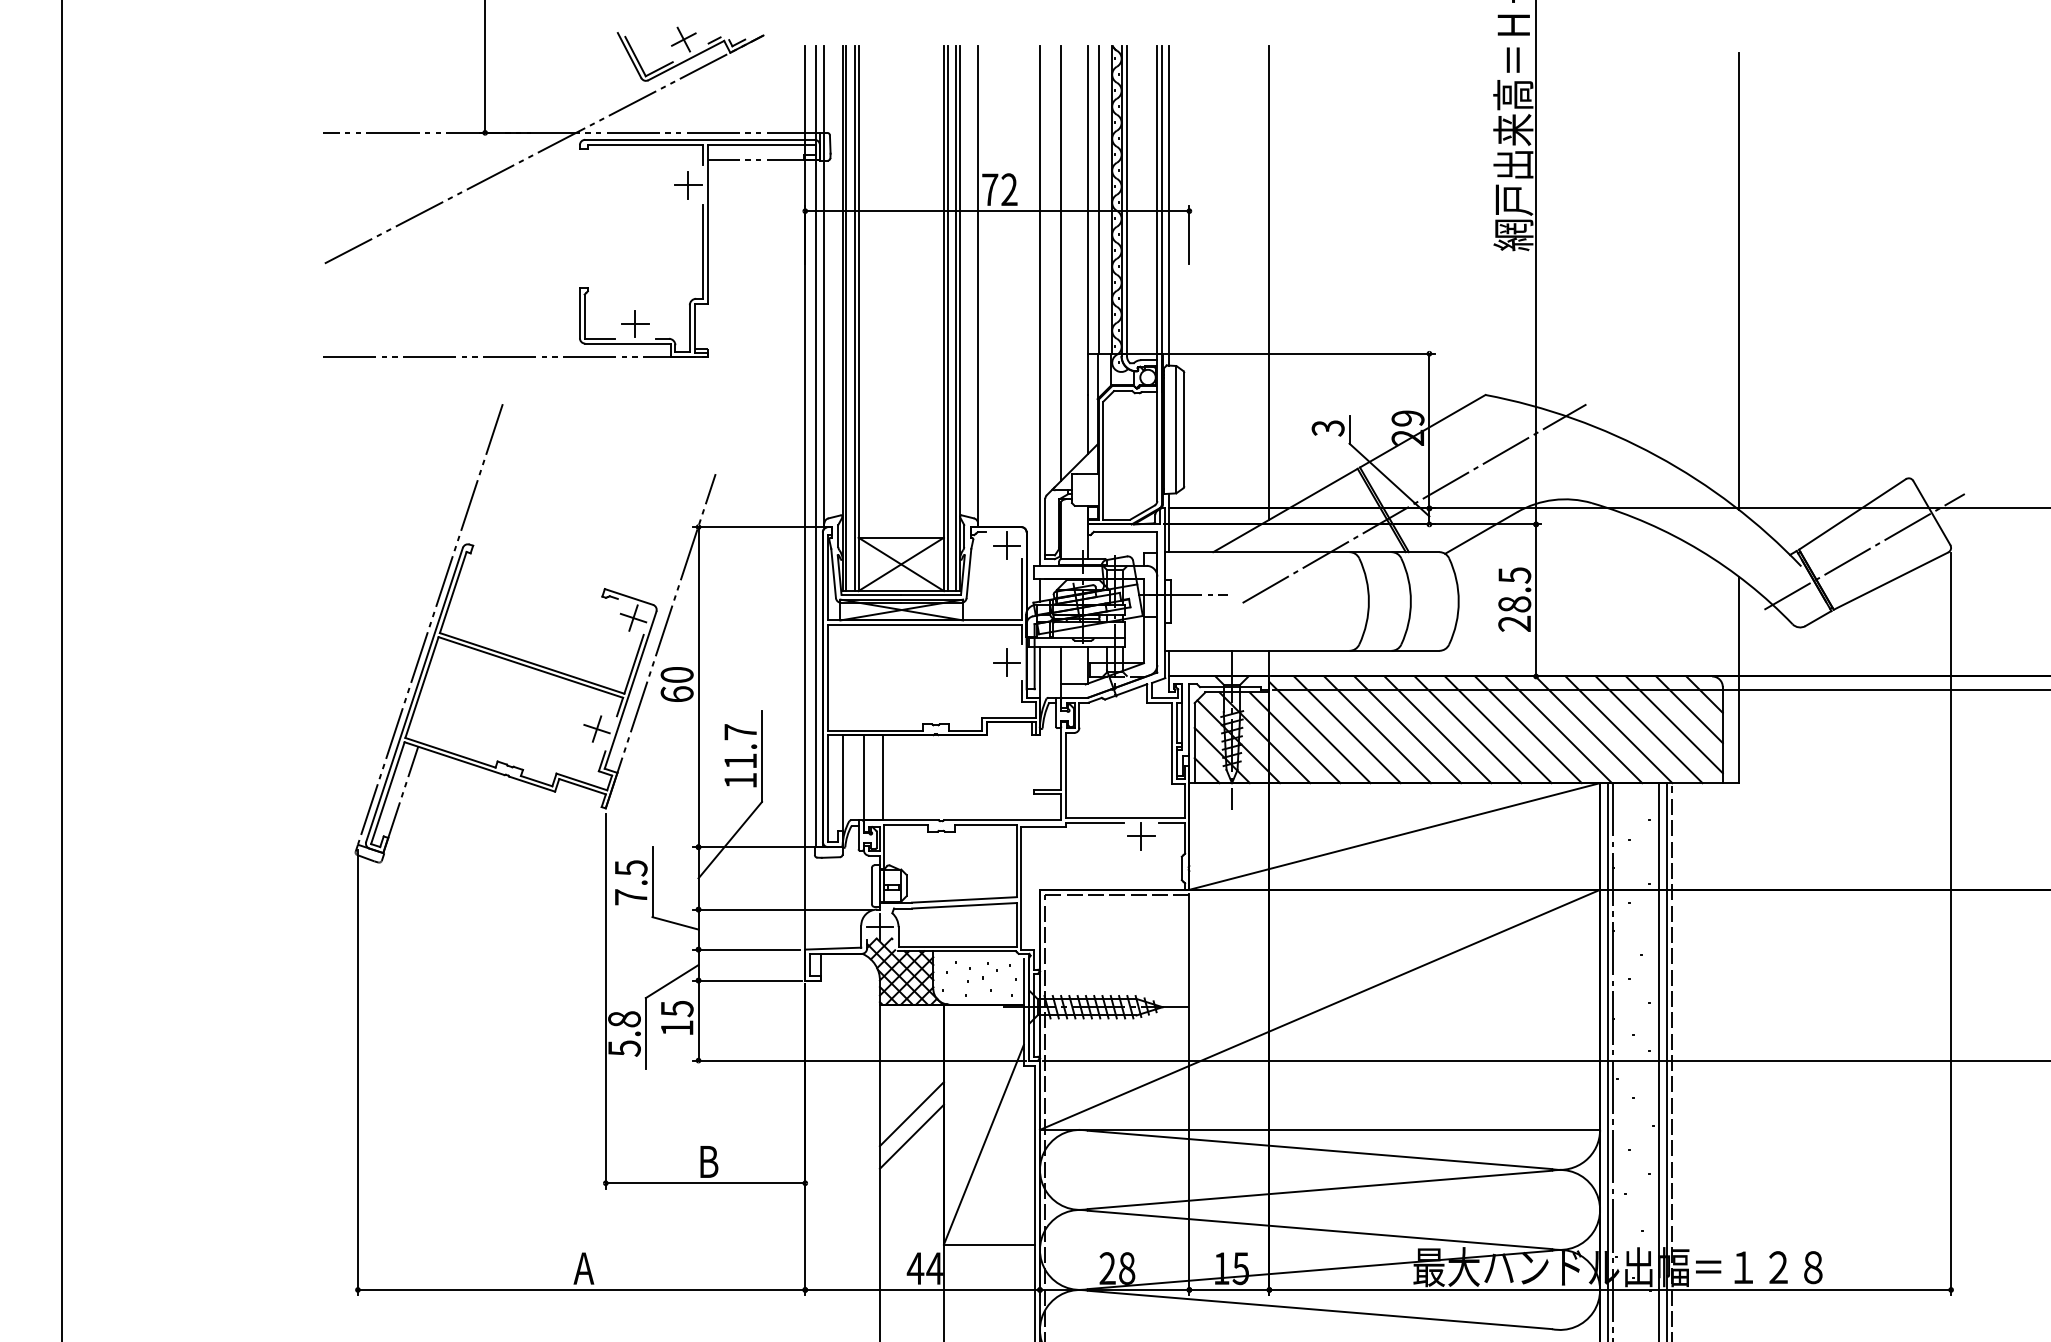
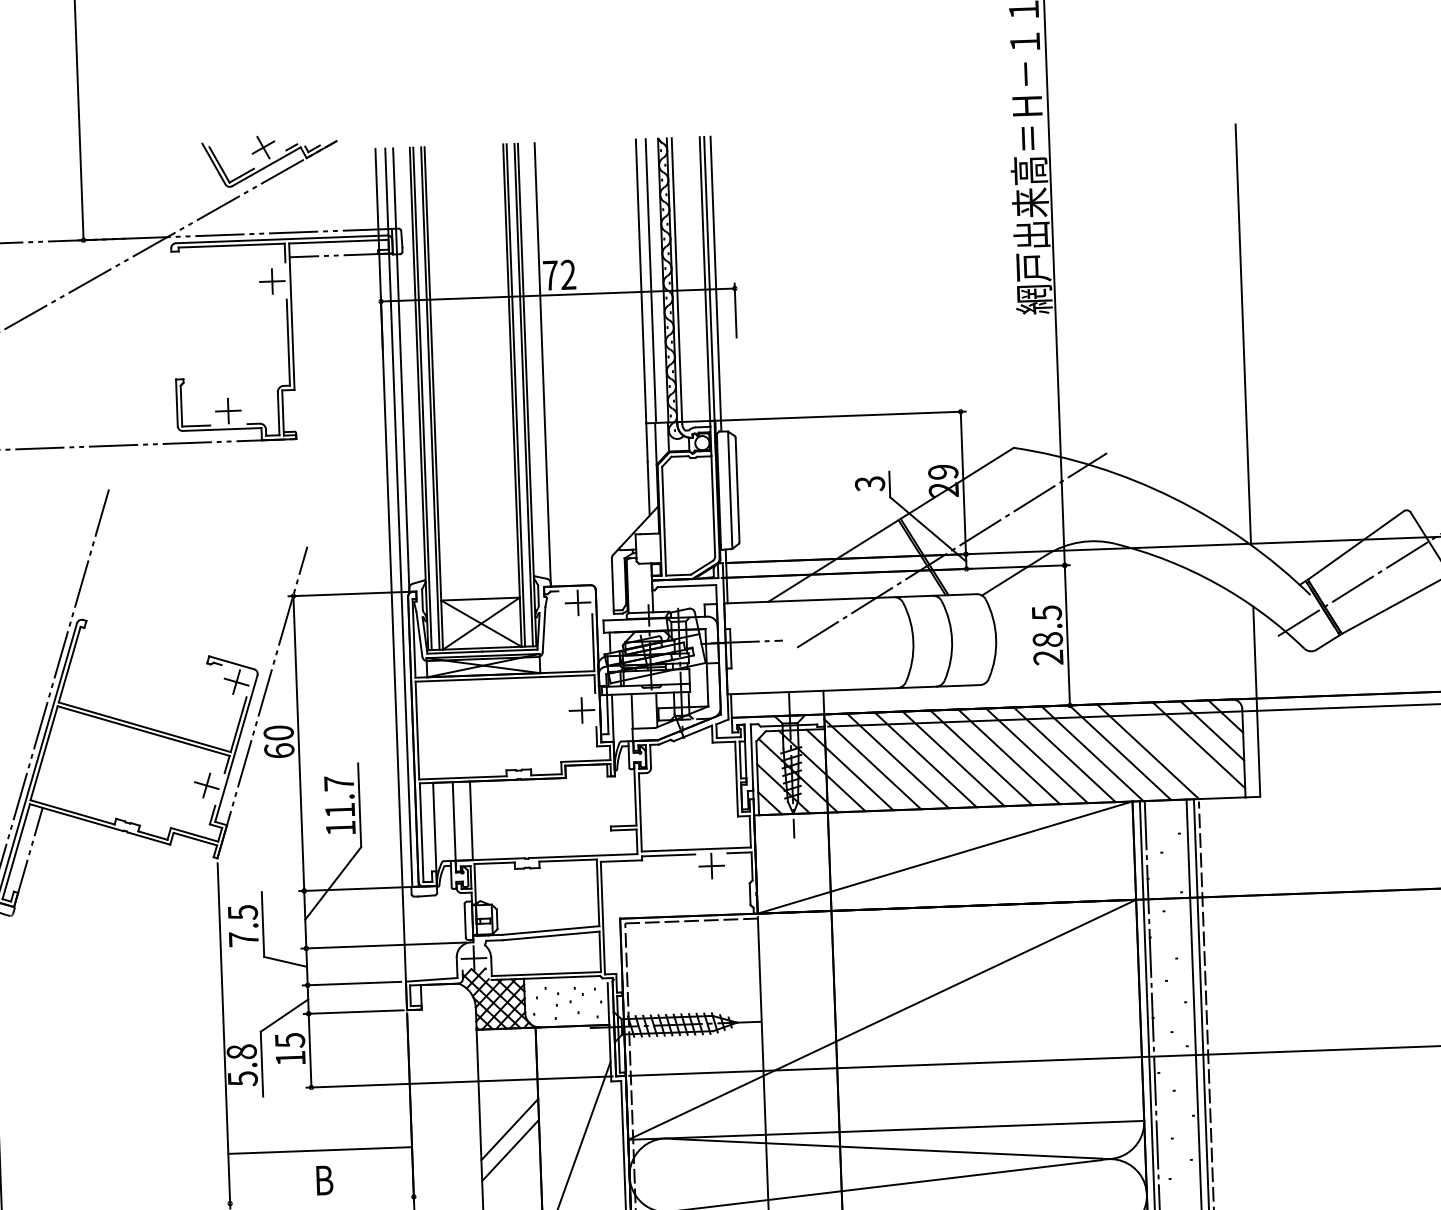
line: (1061, 262) -> (618, 340), removed
line: (1269, 282) -> (811, 351), removed
line: (1039, 305) -> (599, 380), removed
line: (1648, 729) -> (1175, 750), removed
line: (705, 1183) -> (320, 1150), moved

